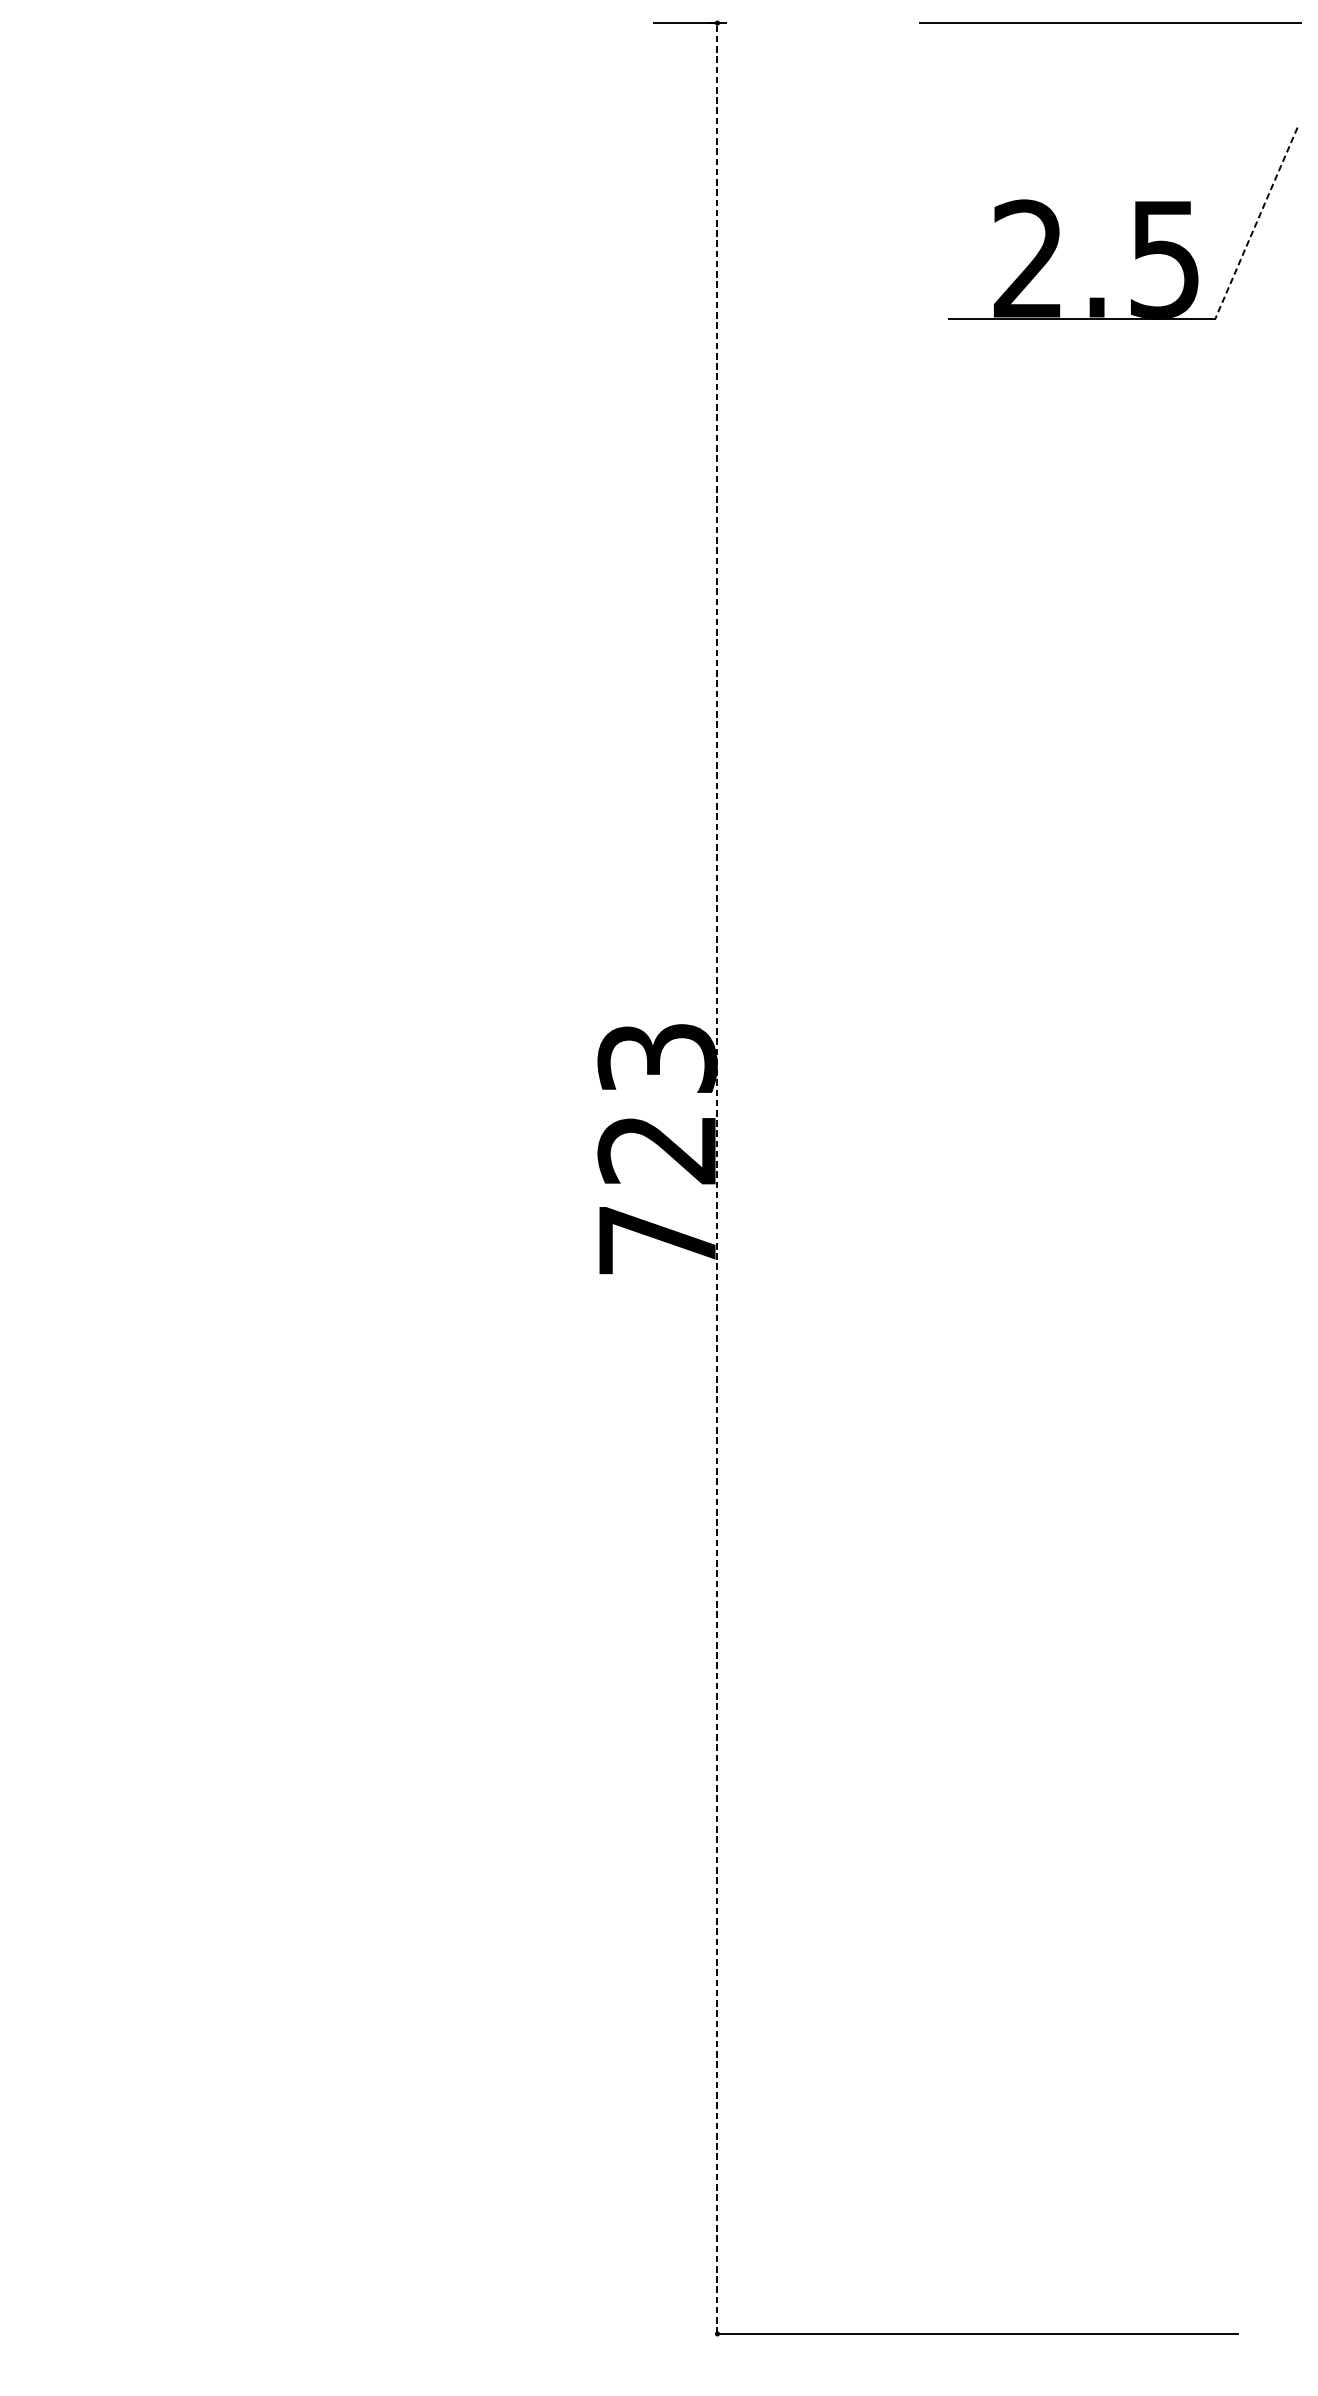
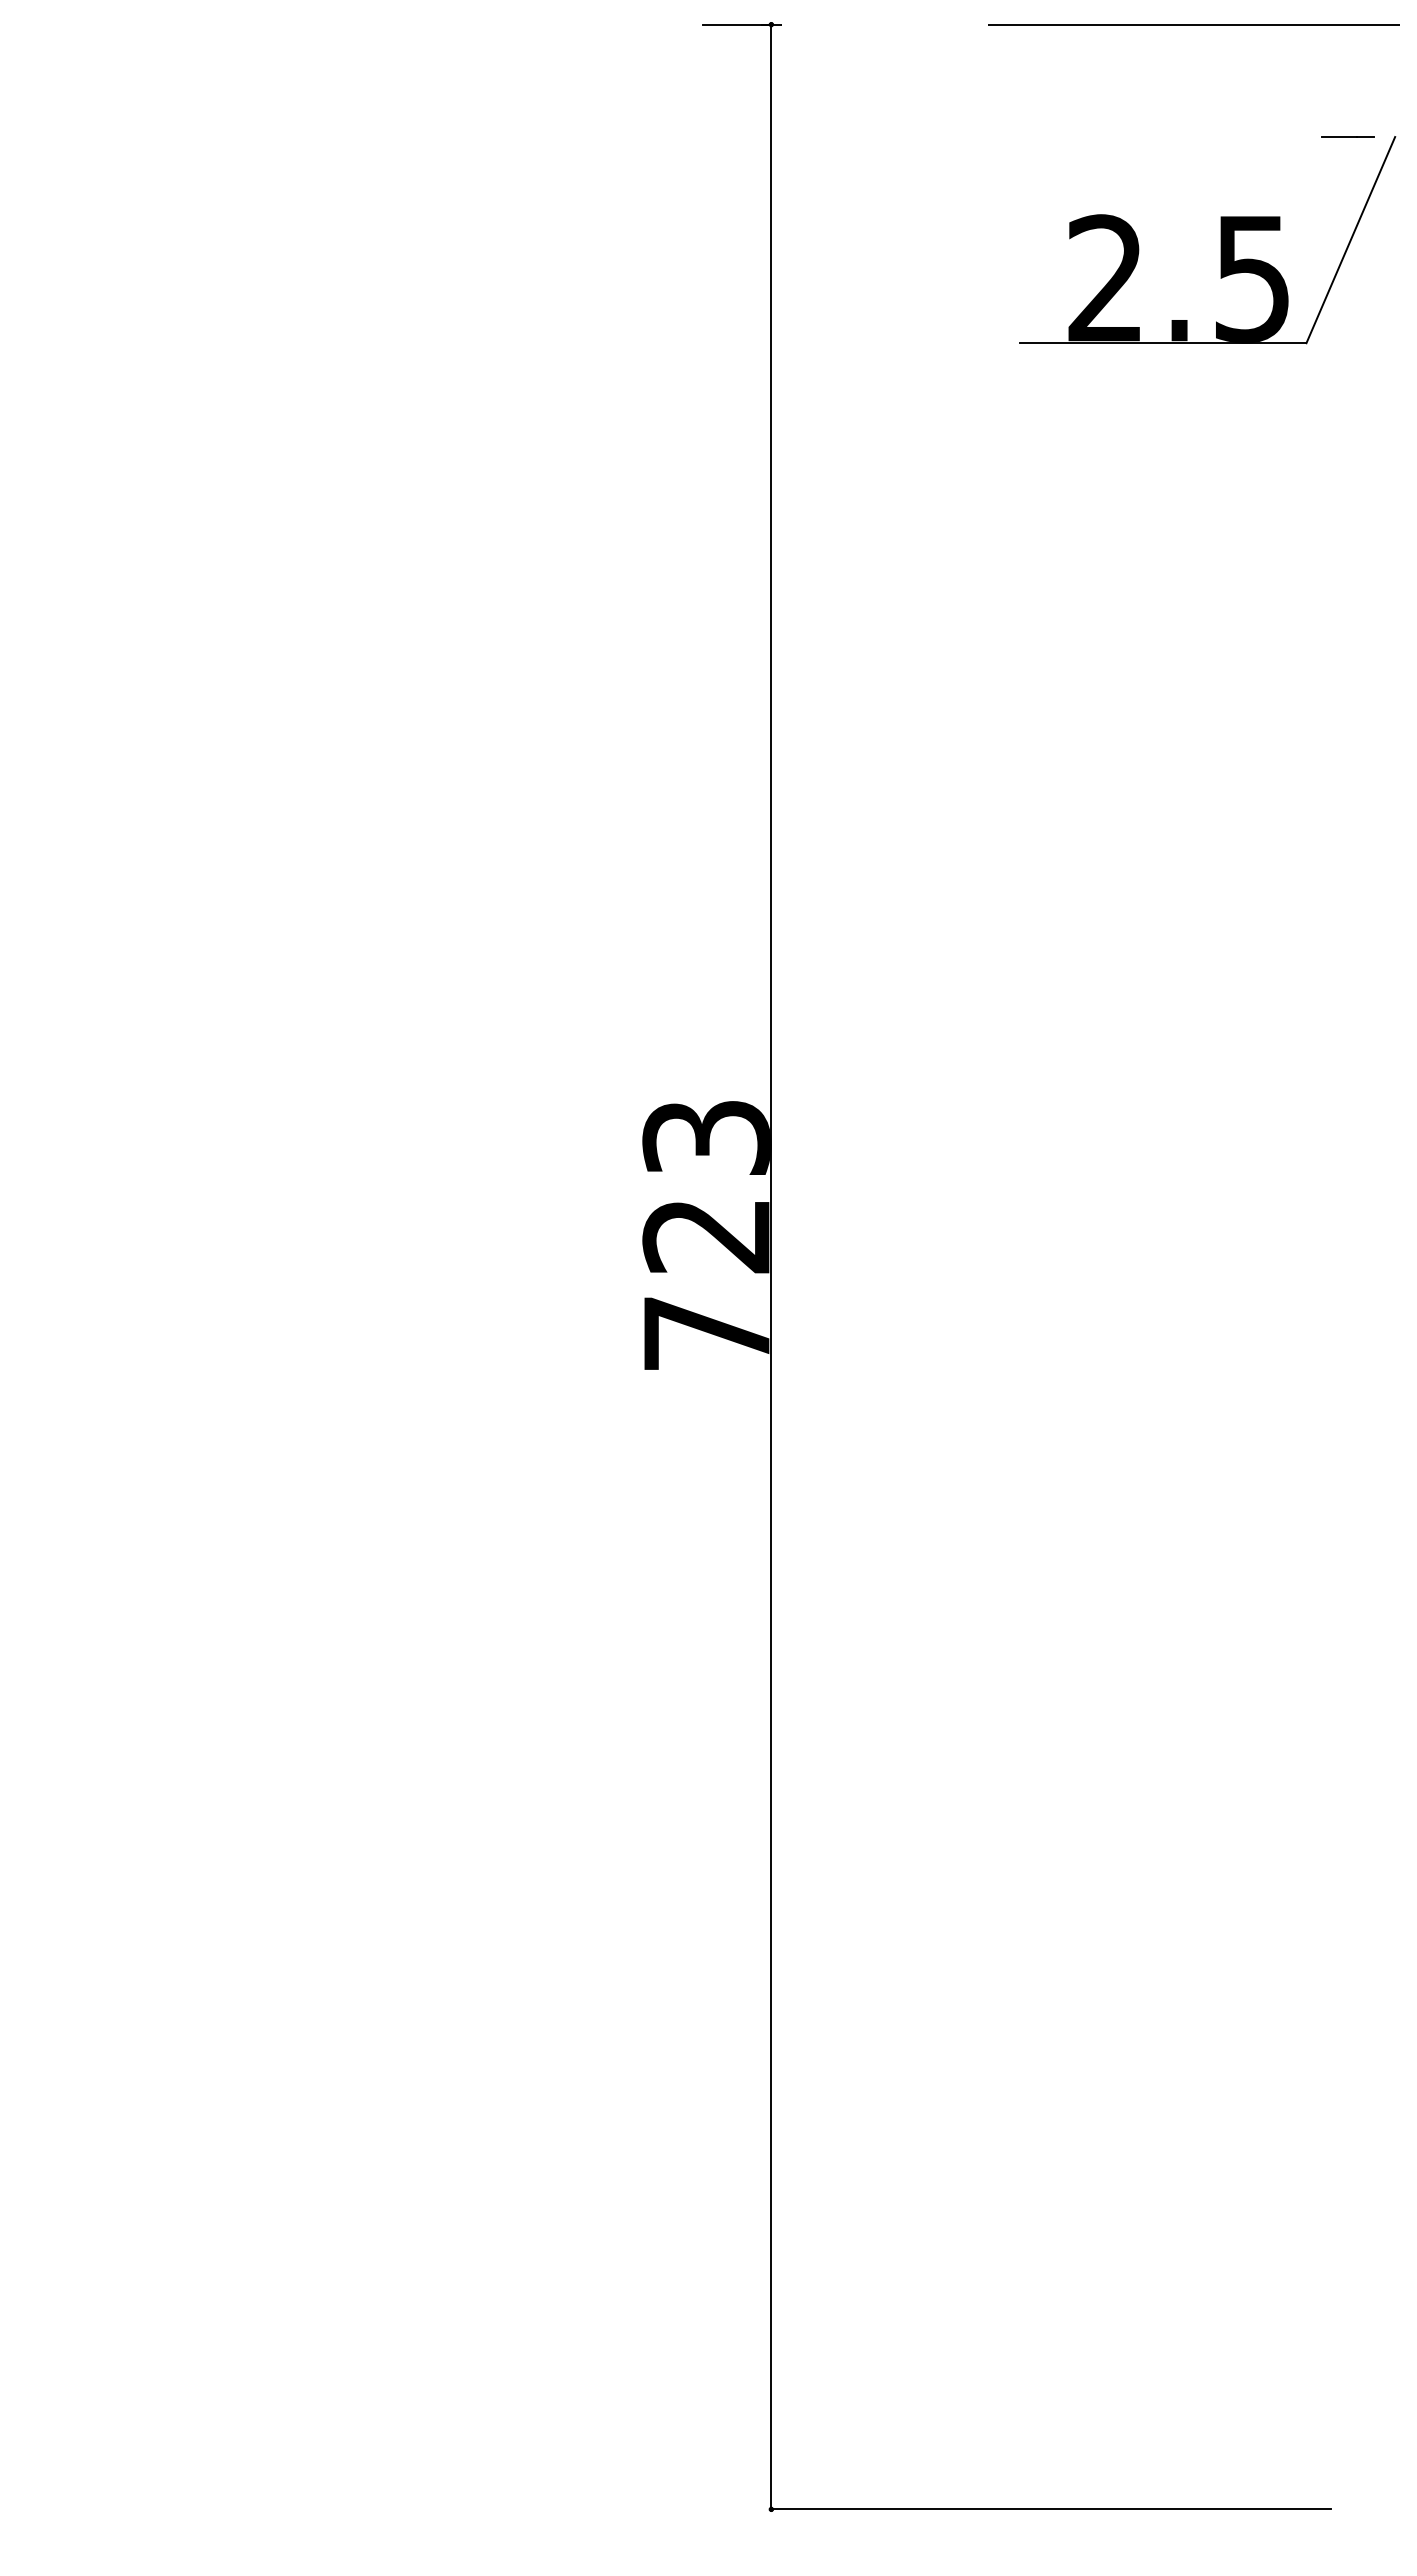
line: (1253, 127) -> (1347, 136), added
line: (1256, 223) -> (1350, 240), dashed -> solid
line: (717, 1178) -> (771, 1266), dashed -> solid

